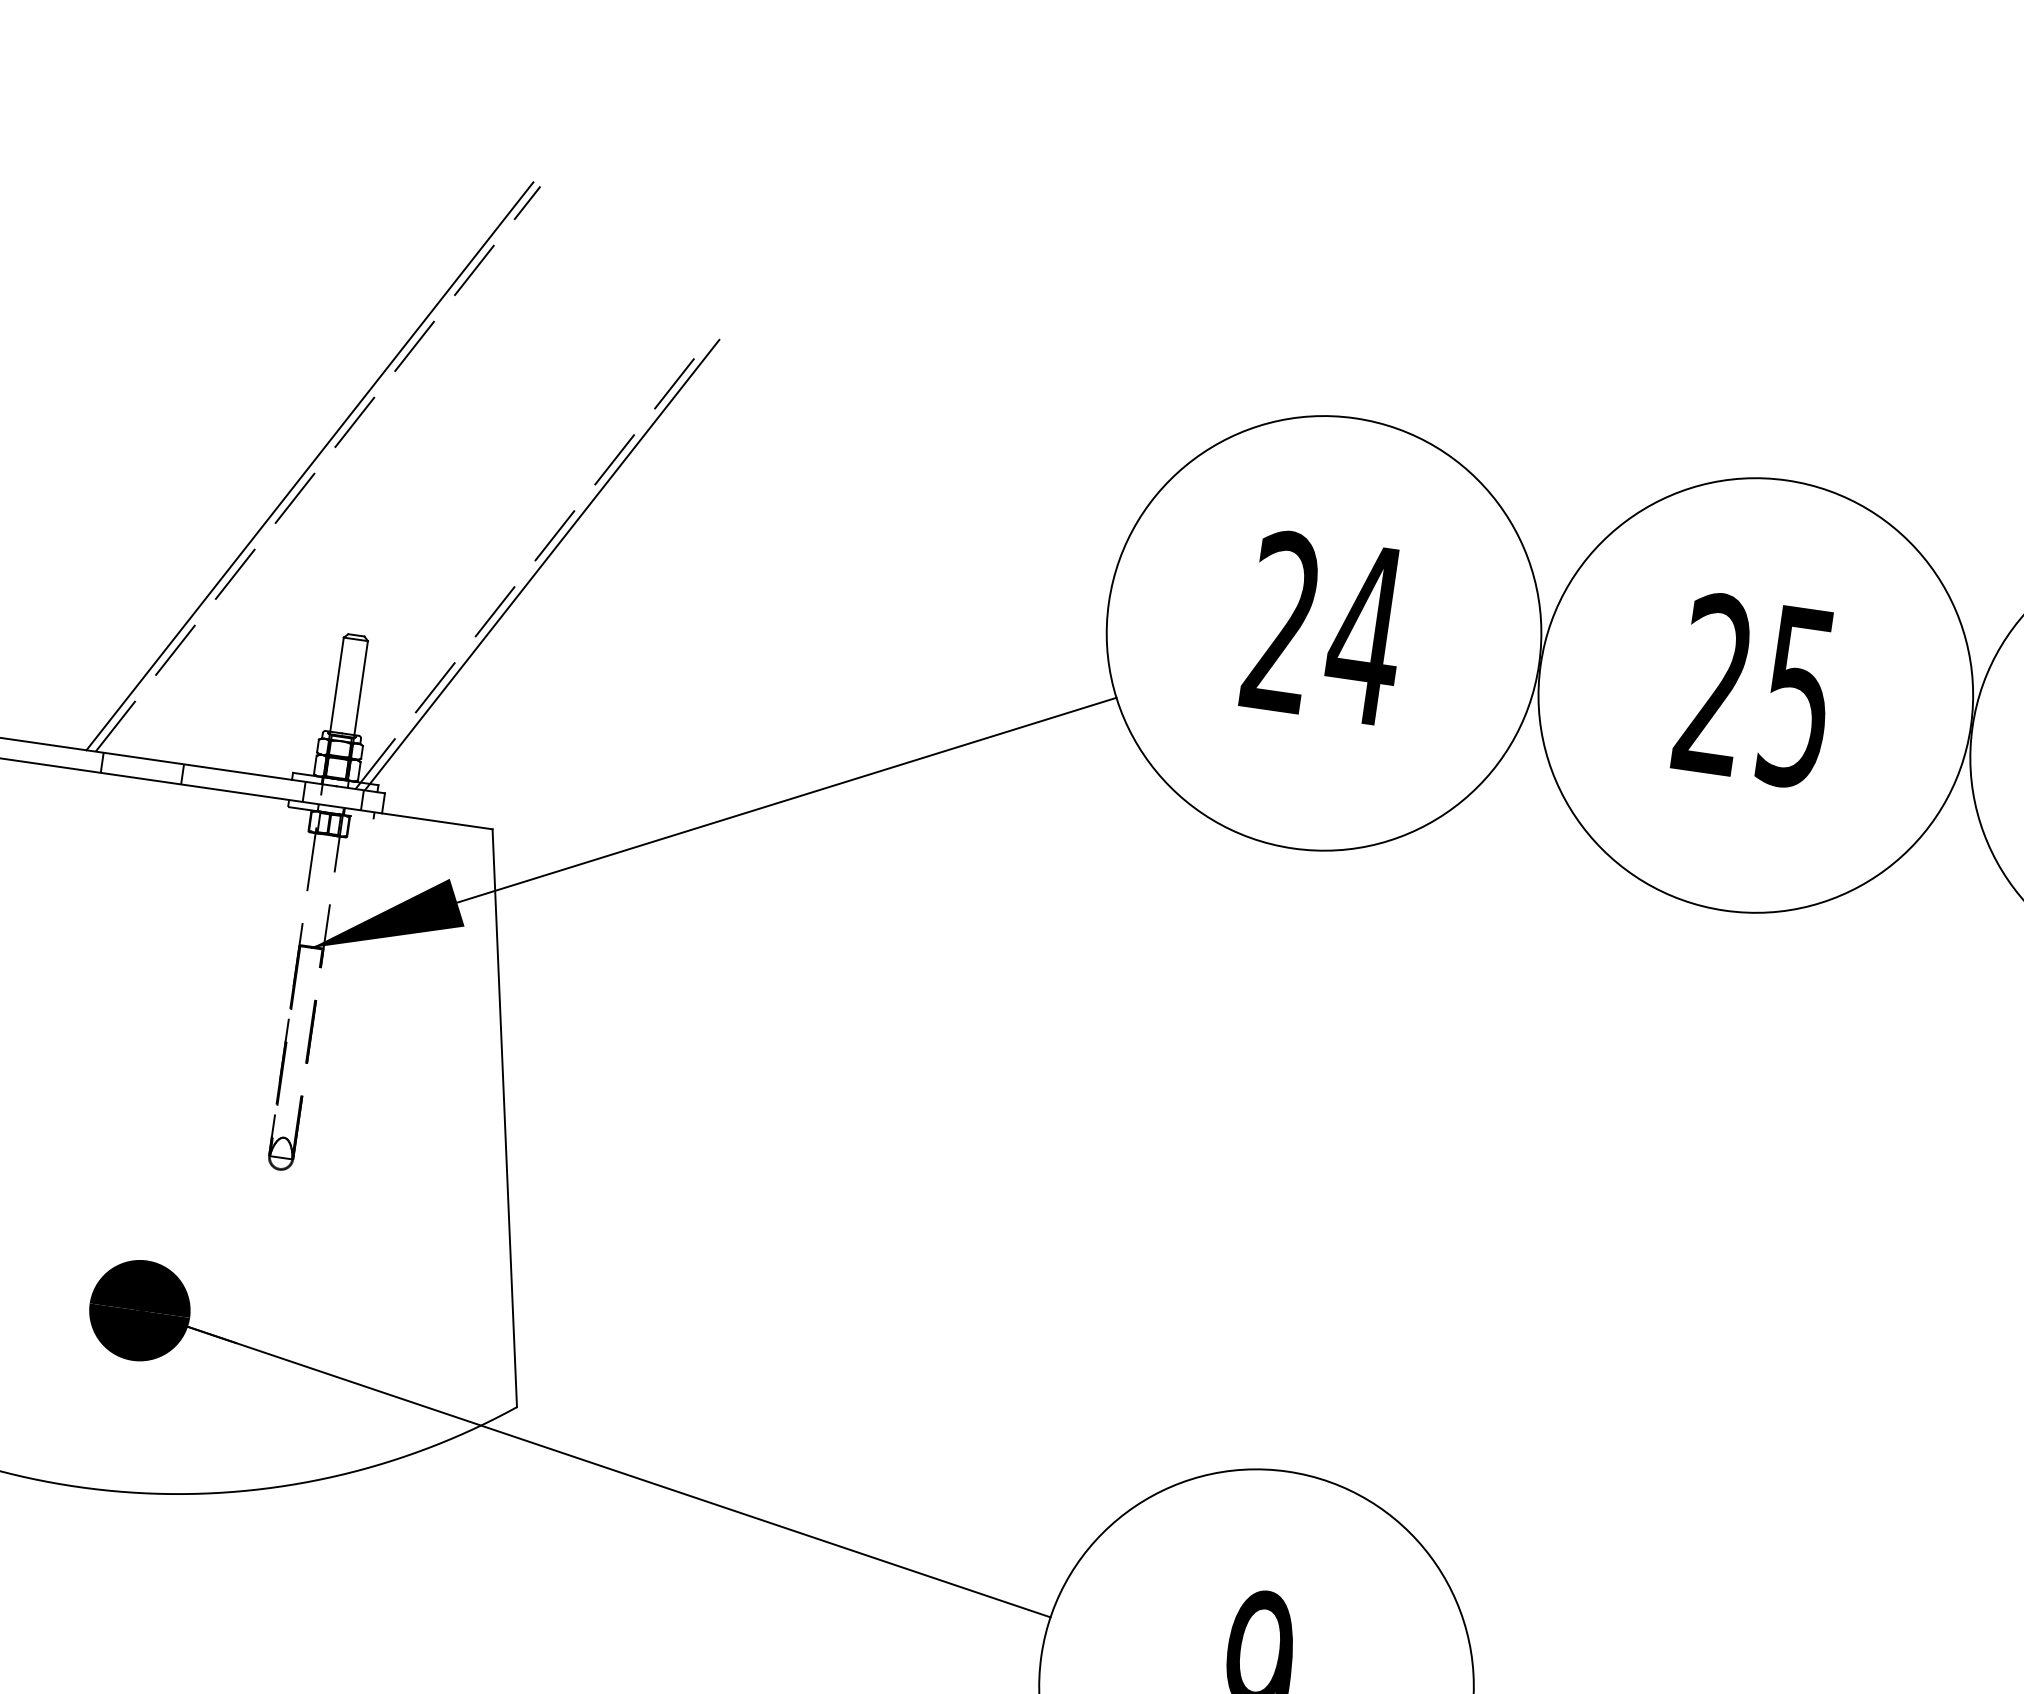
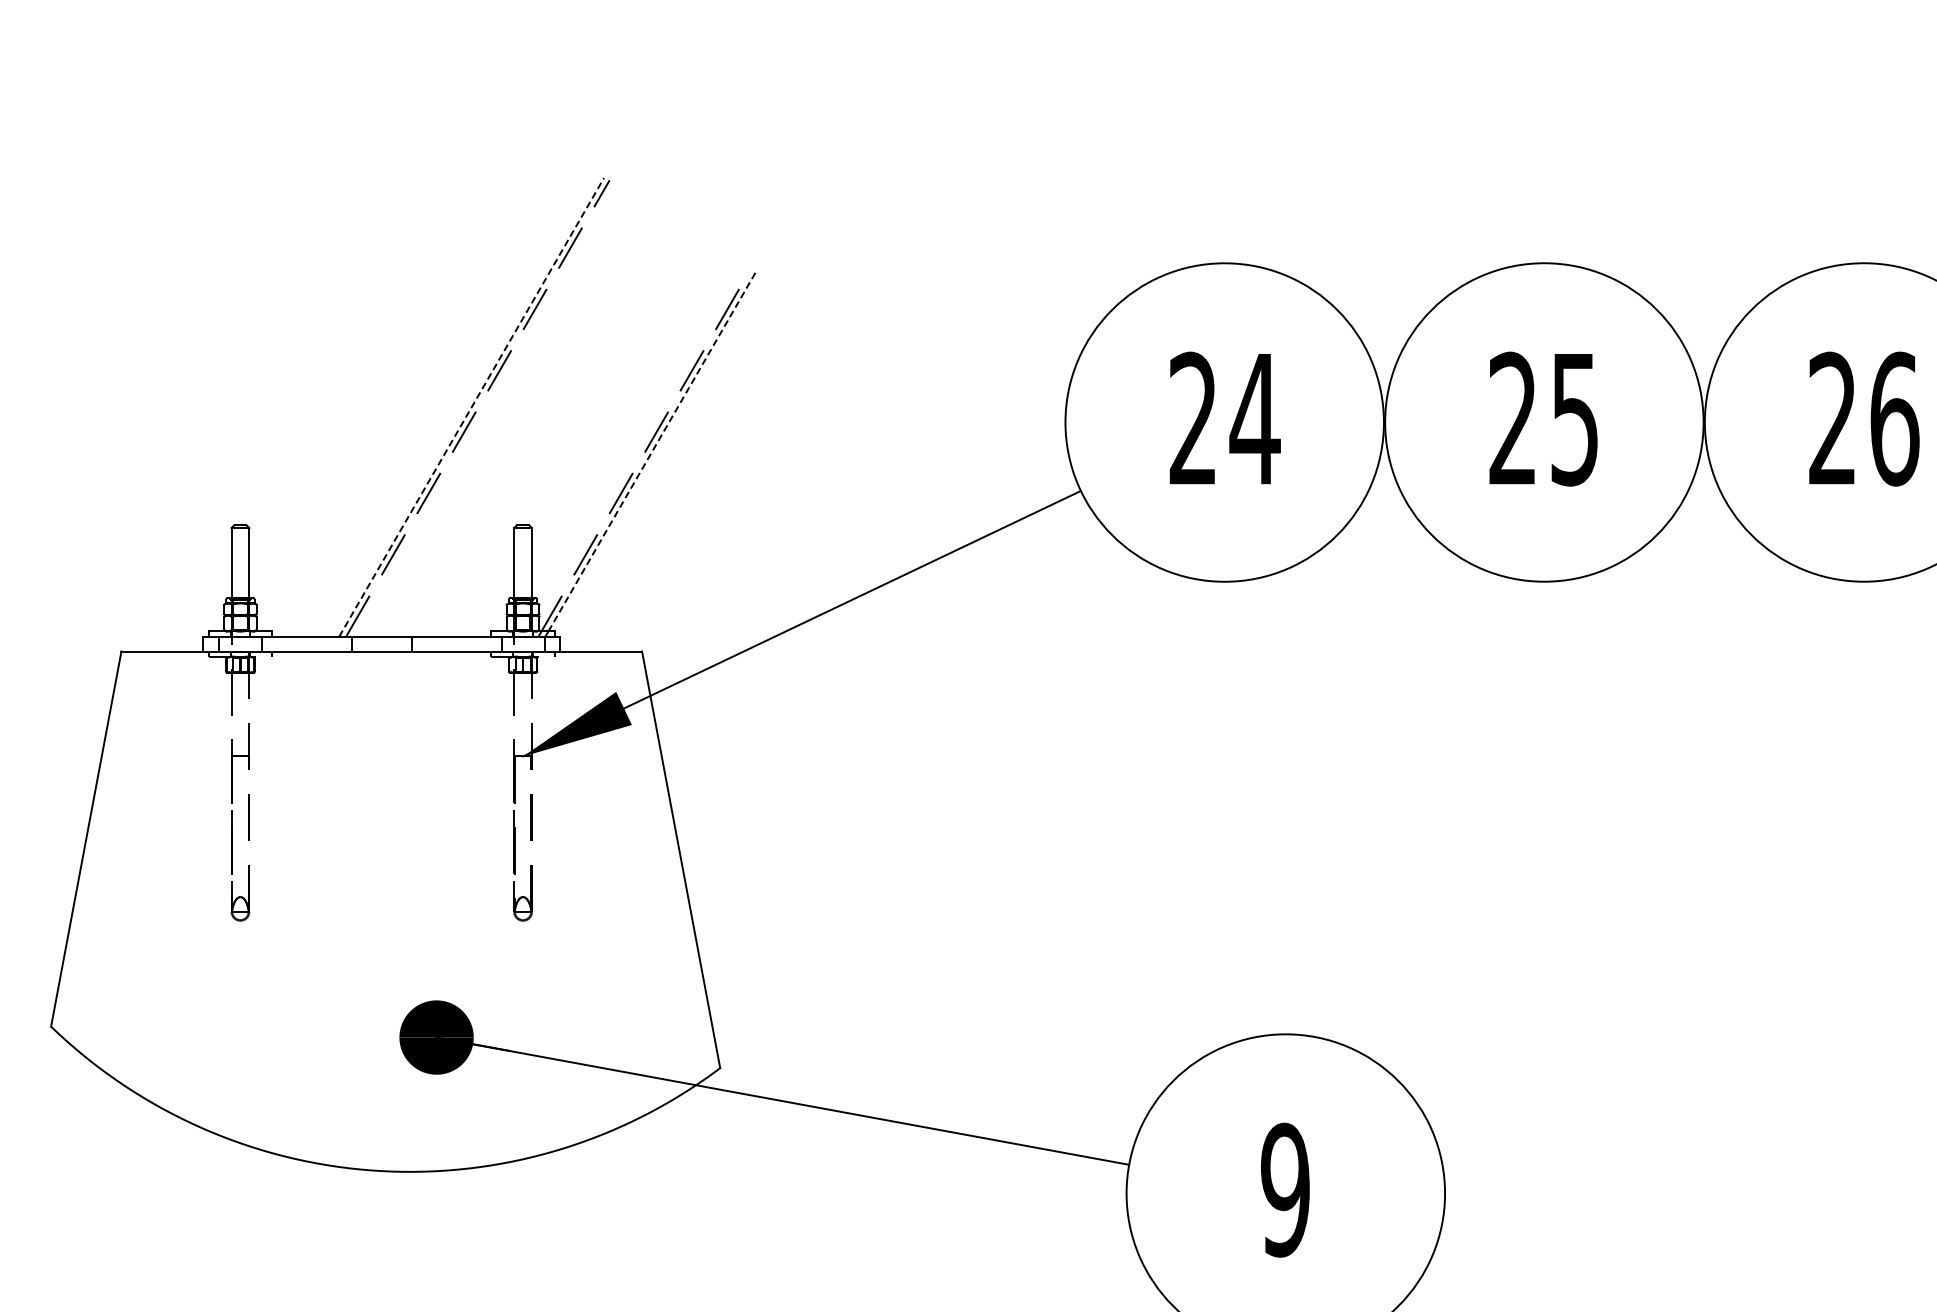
line: (309, 466) -> (471, 407), solid -> dashed
line: (545, 561) -> (652, 451), solid -> dashed

